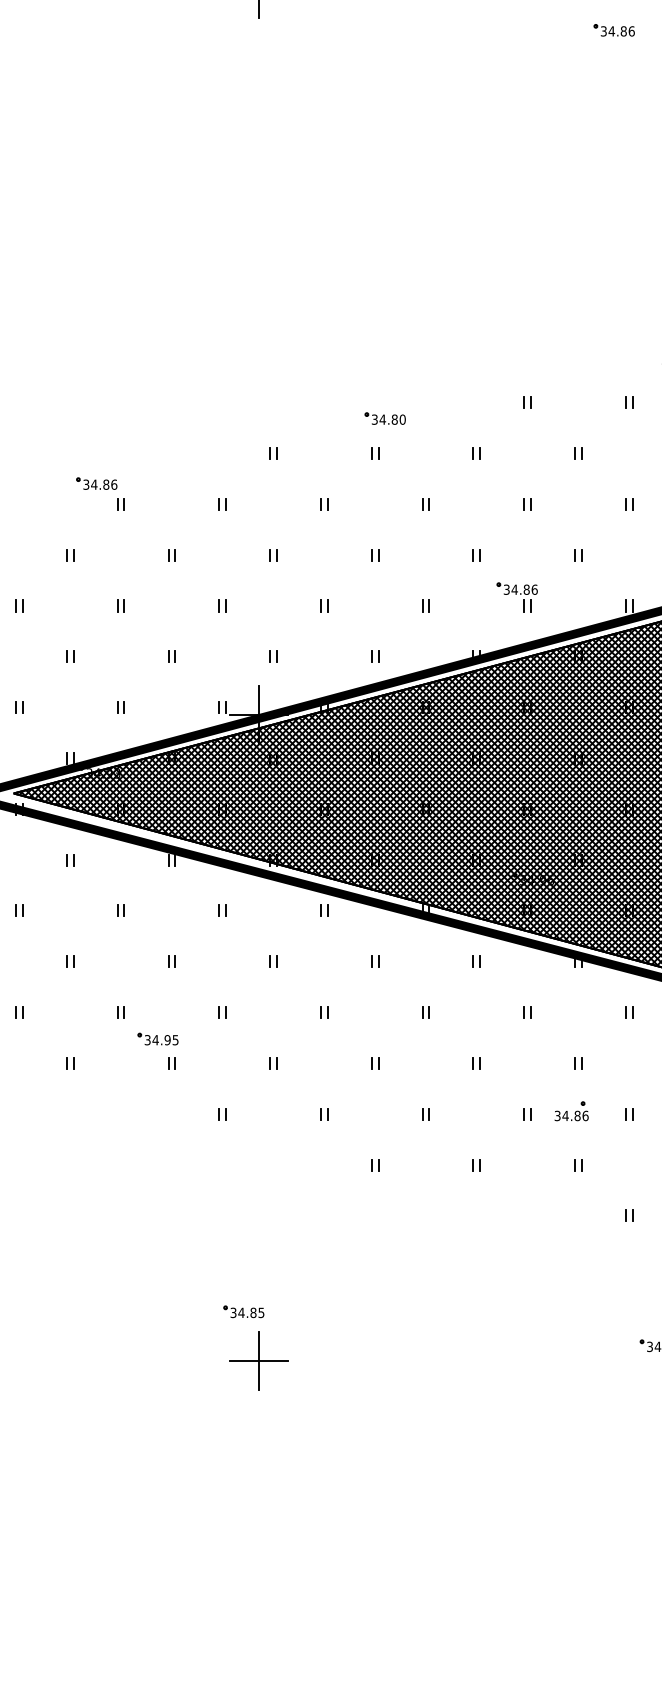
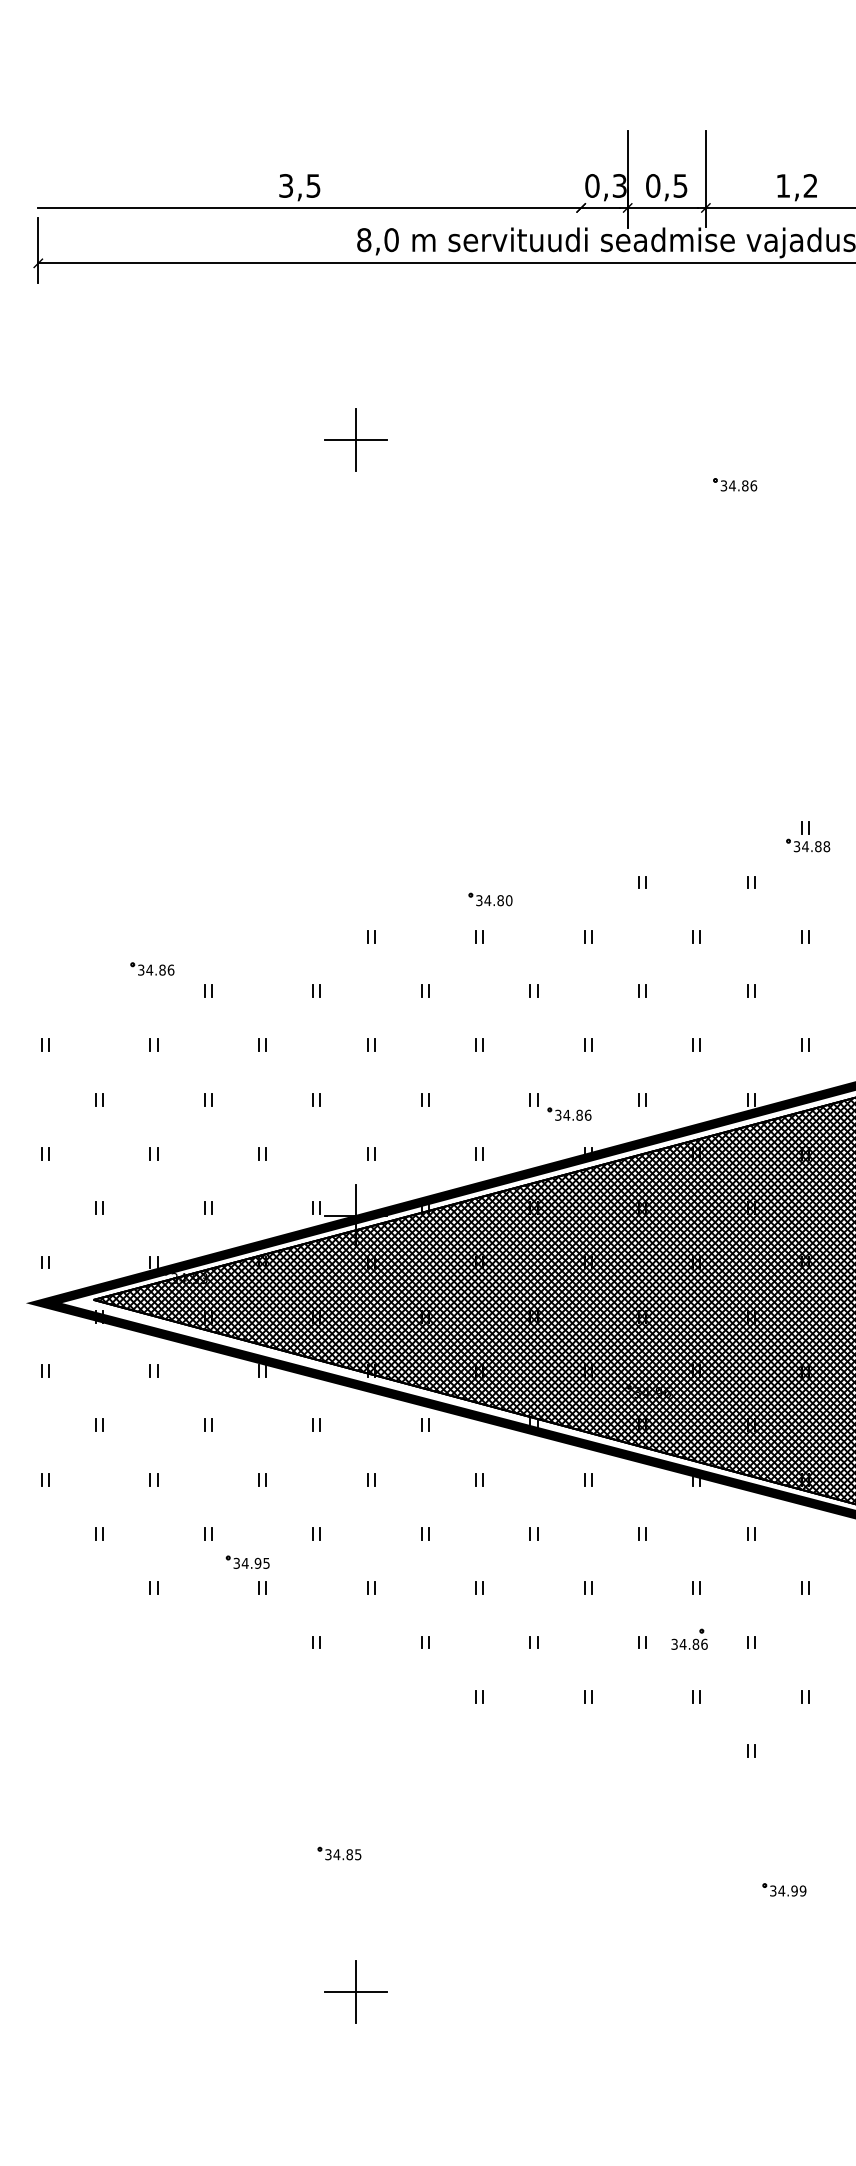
part: (96, 483) -> (152, 968), moved
part: (517, 588) -> (569, 1113), moved
part: (258, 1361) -> (355, 1991), moved

